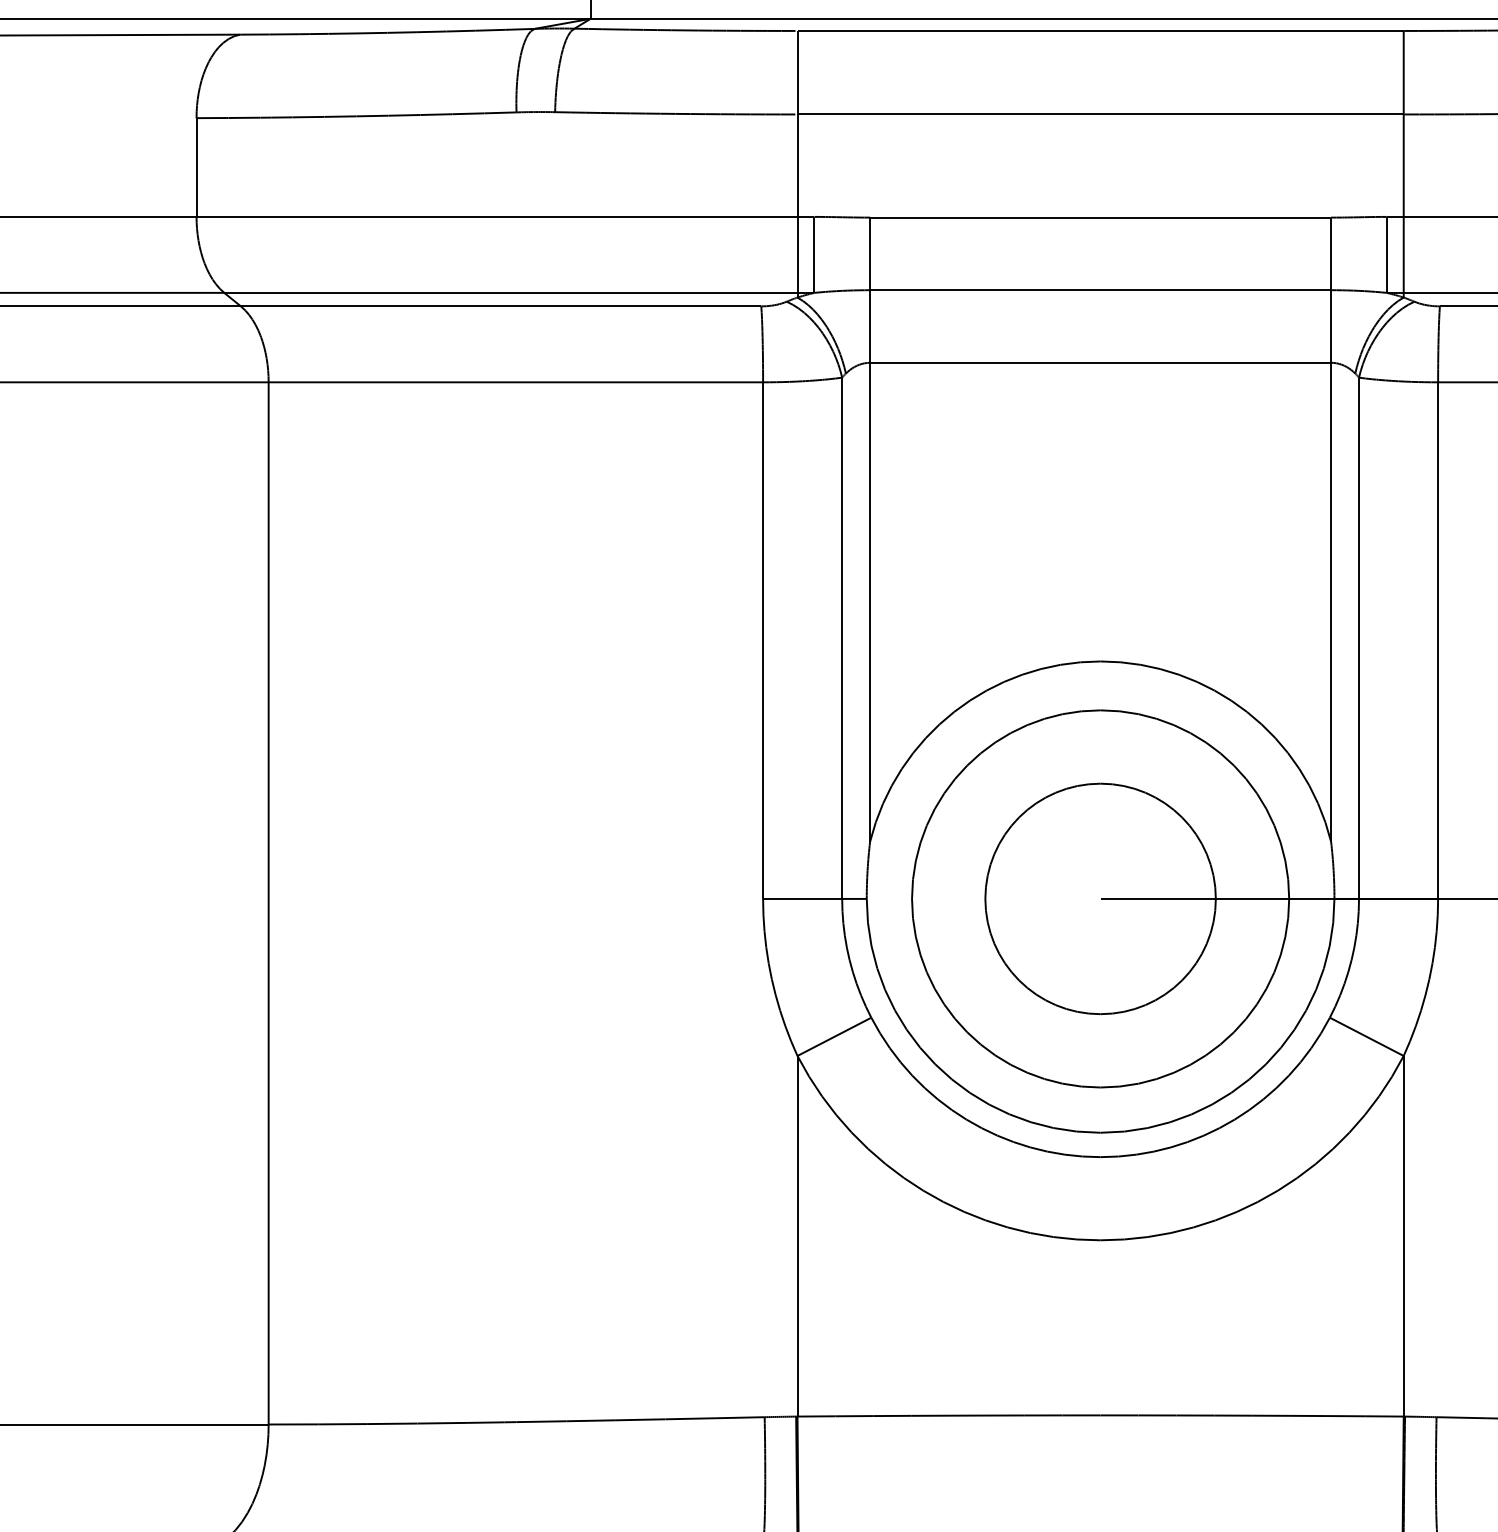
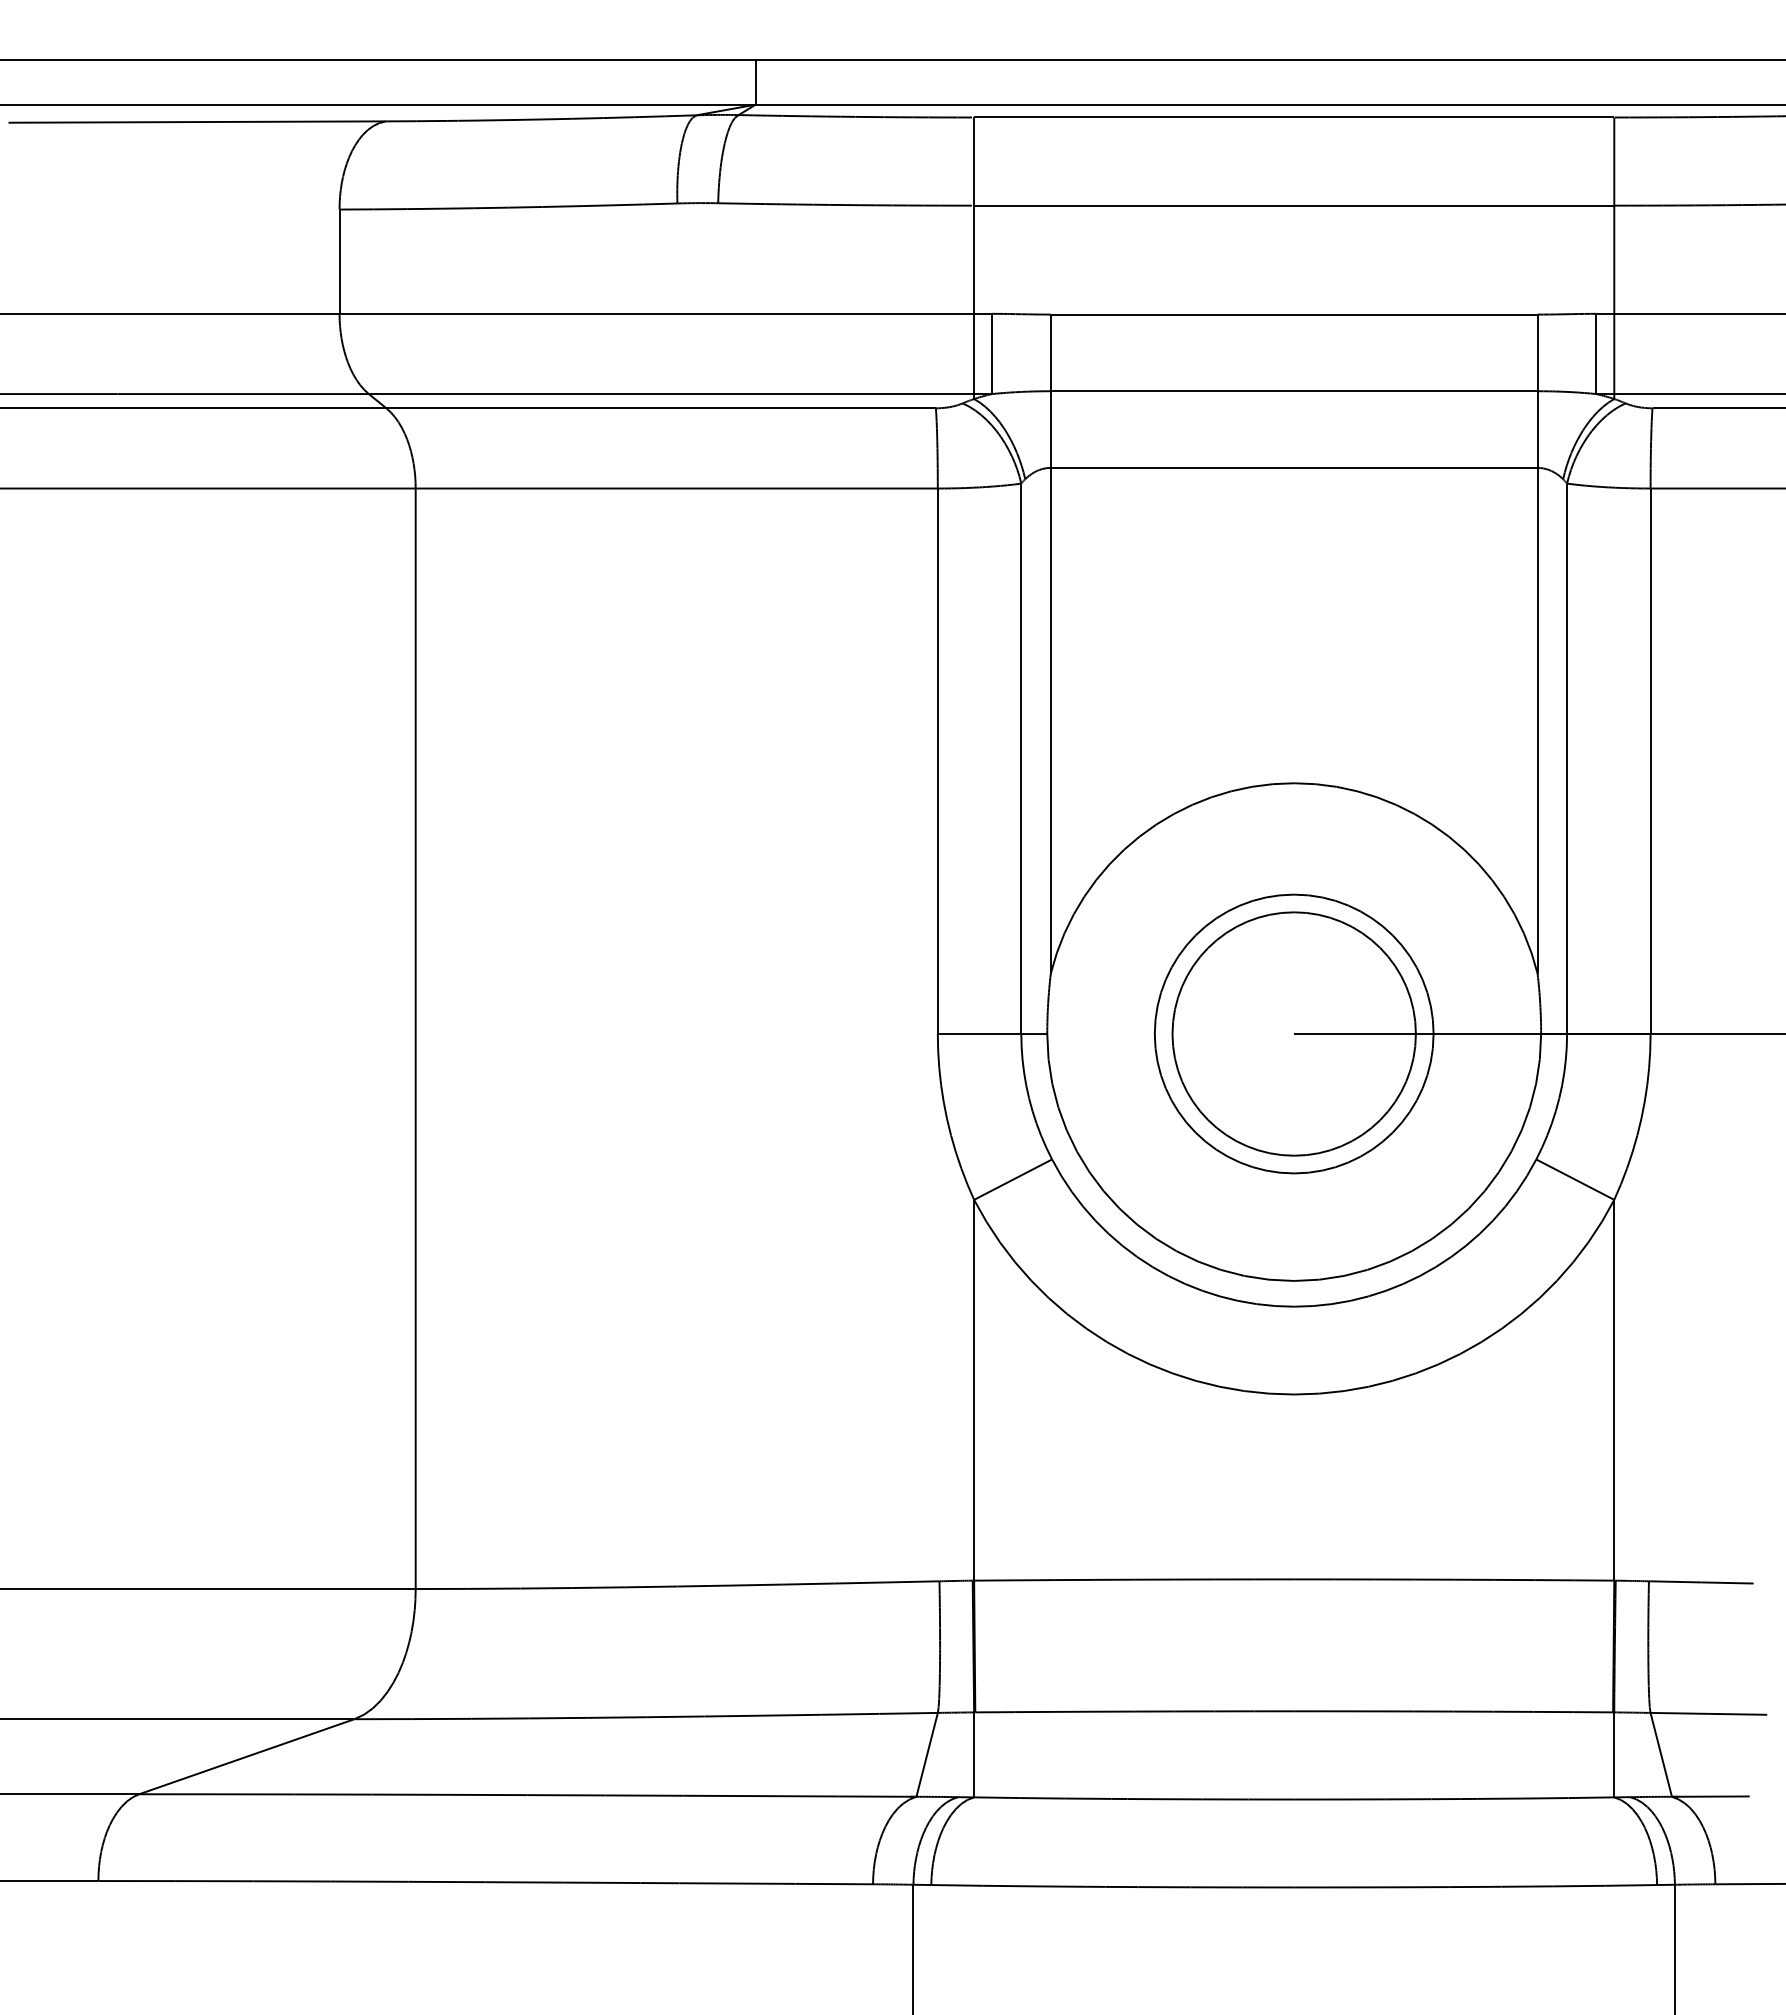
circle: (1100, 898) -> (1294, 1033), size x0.7

